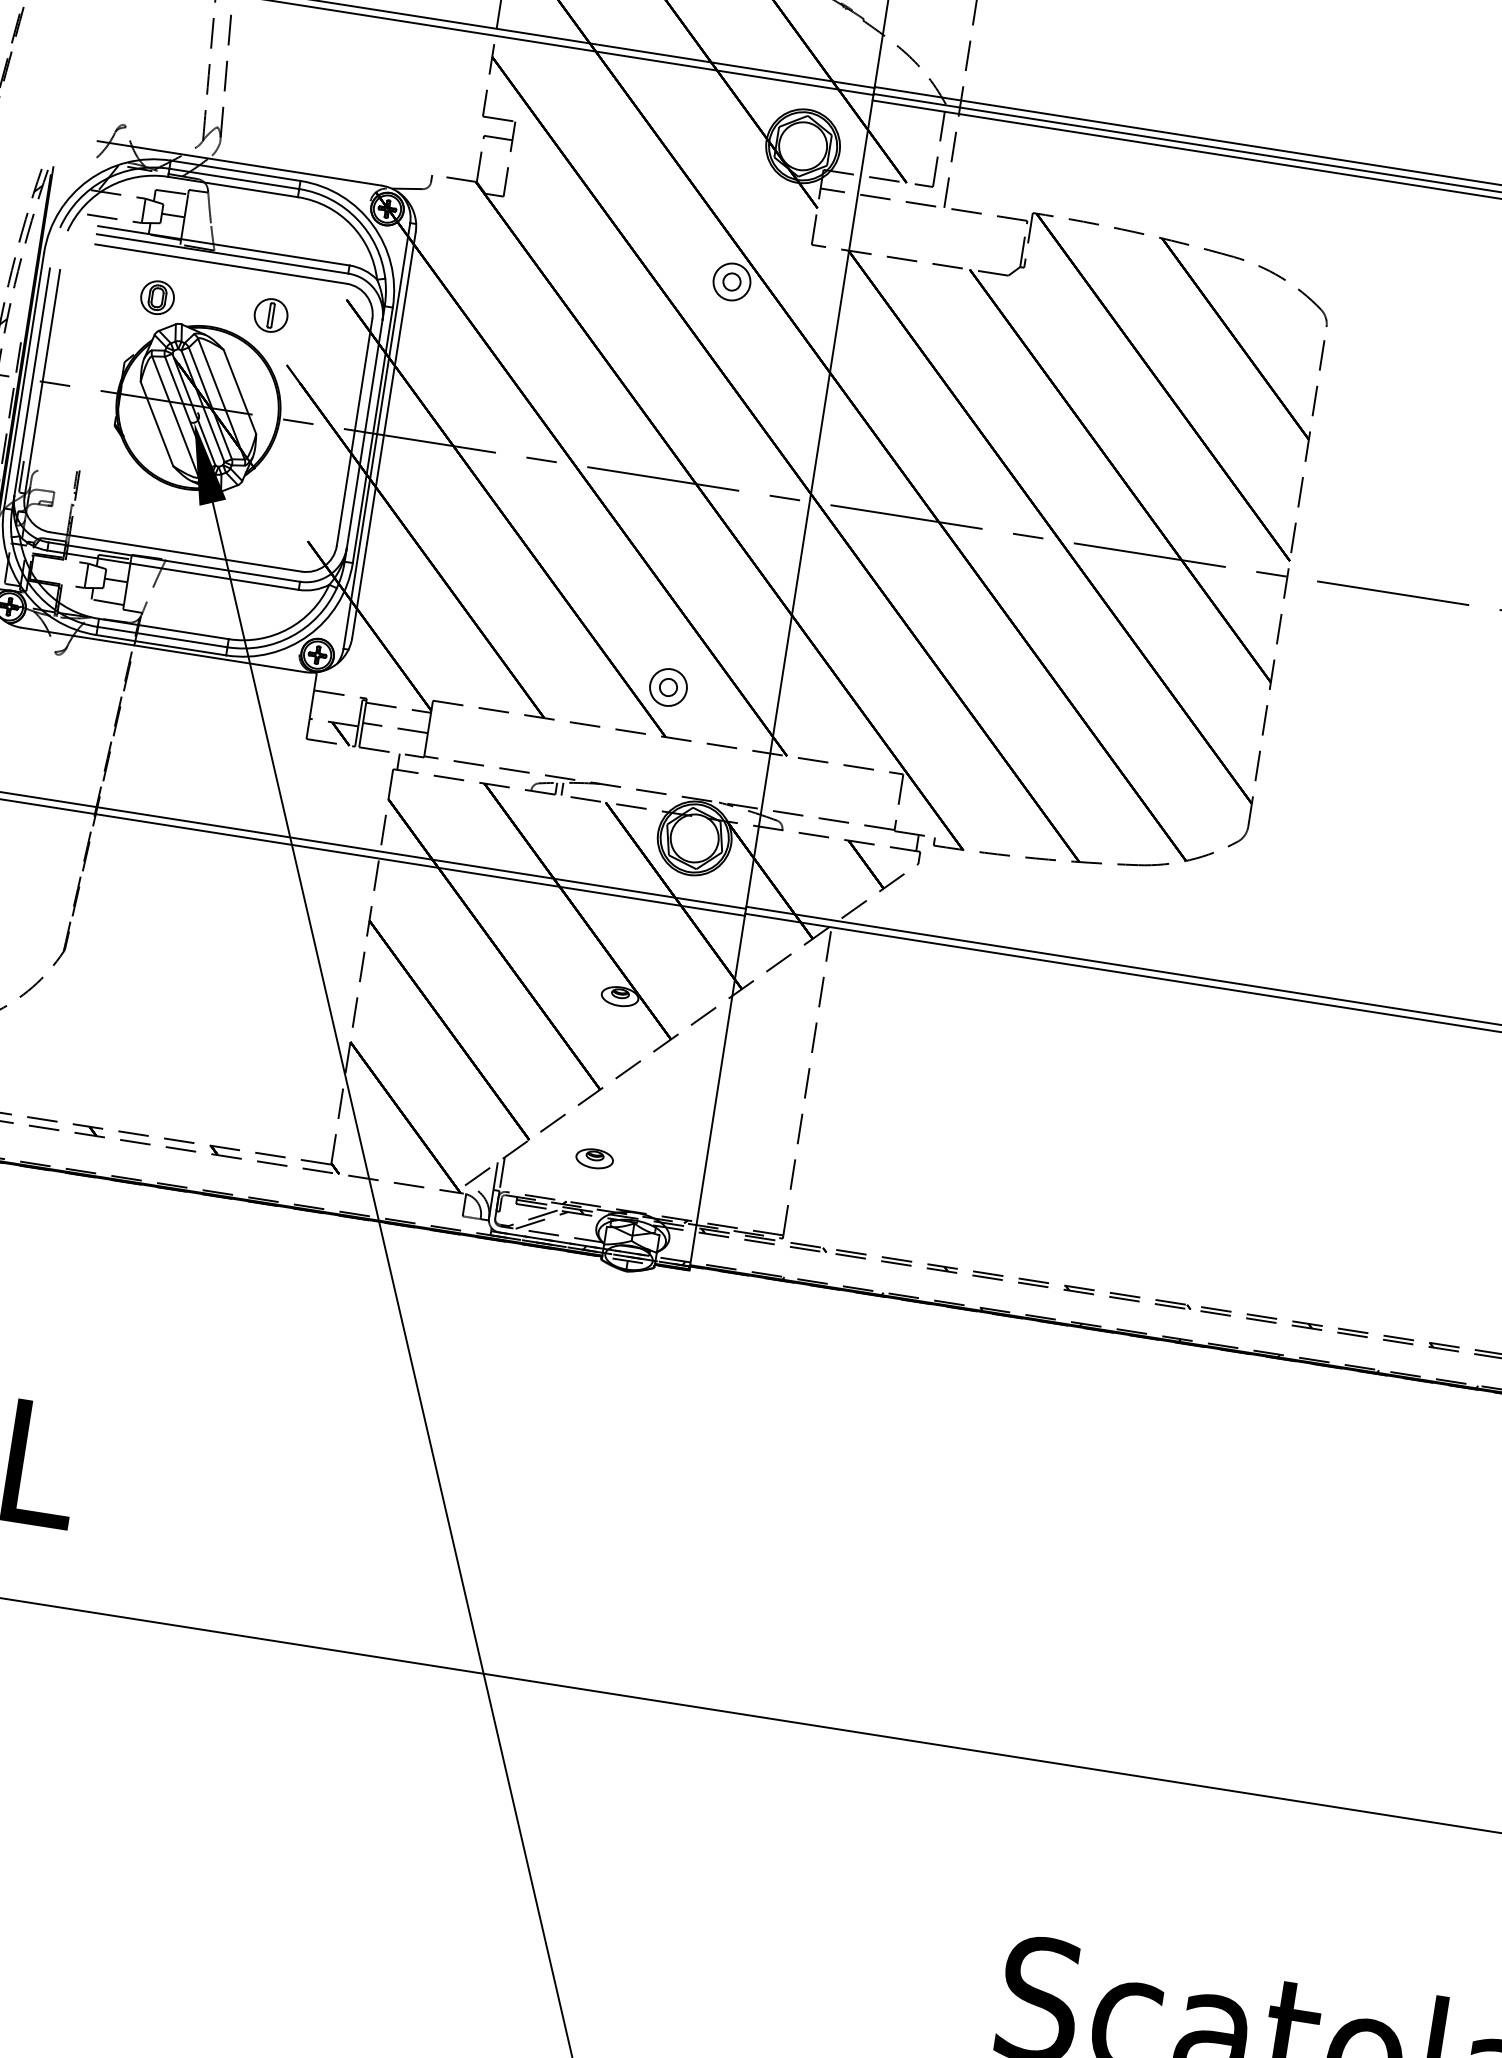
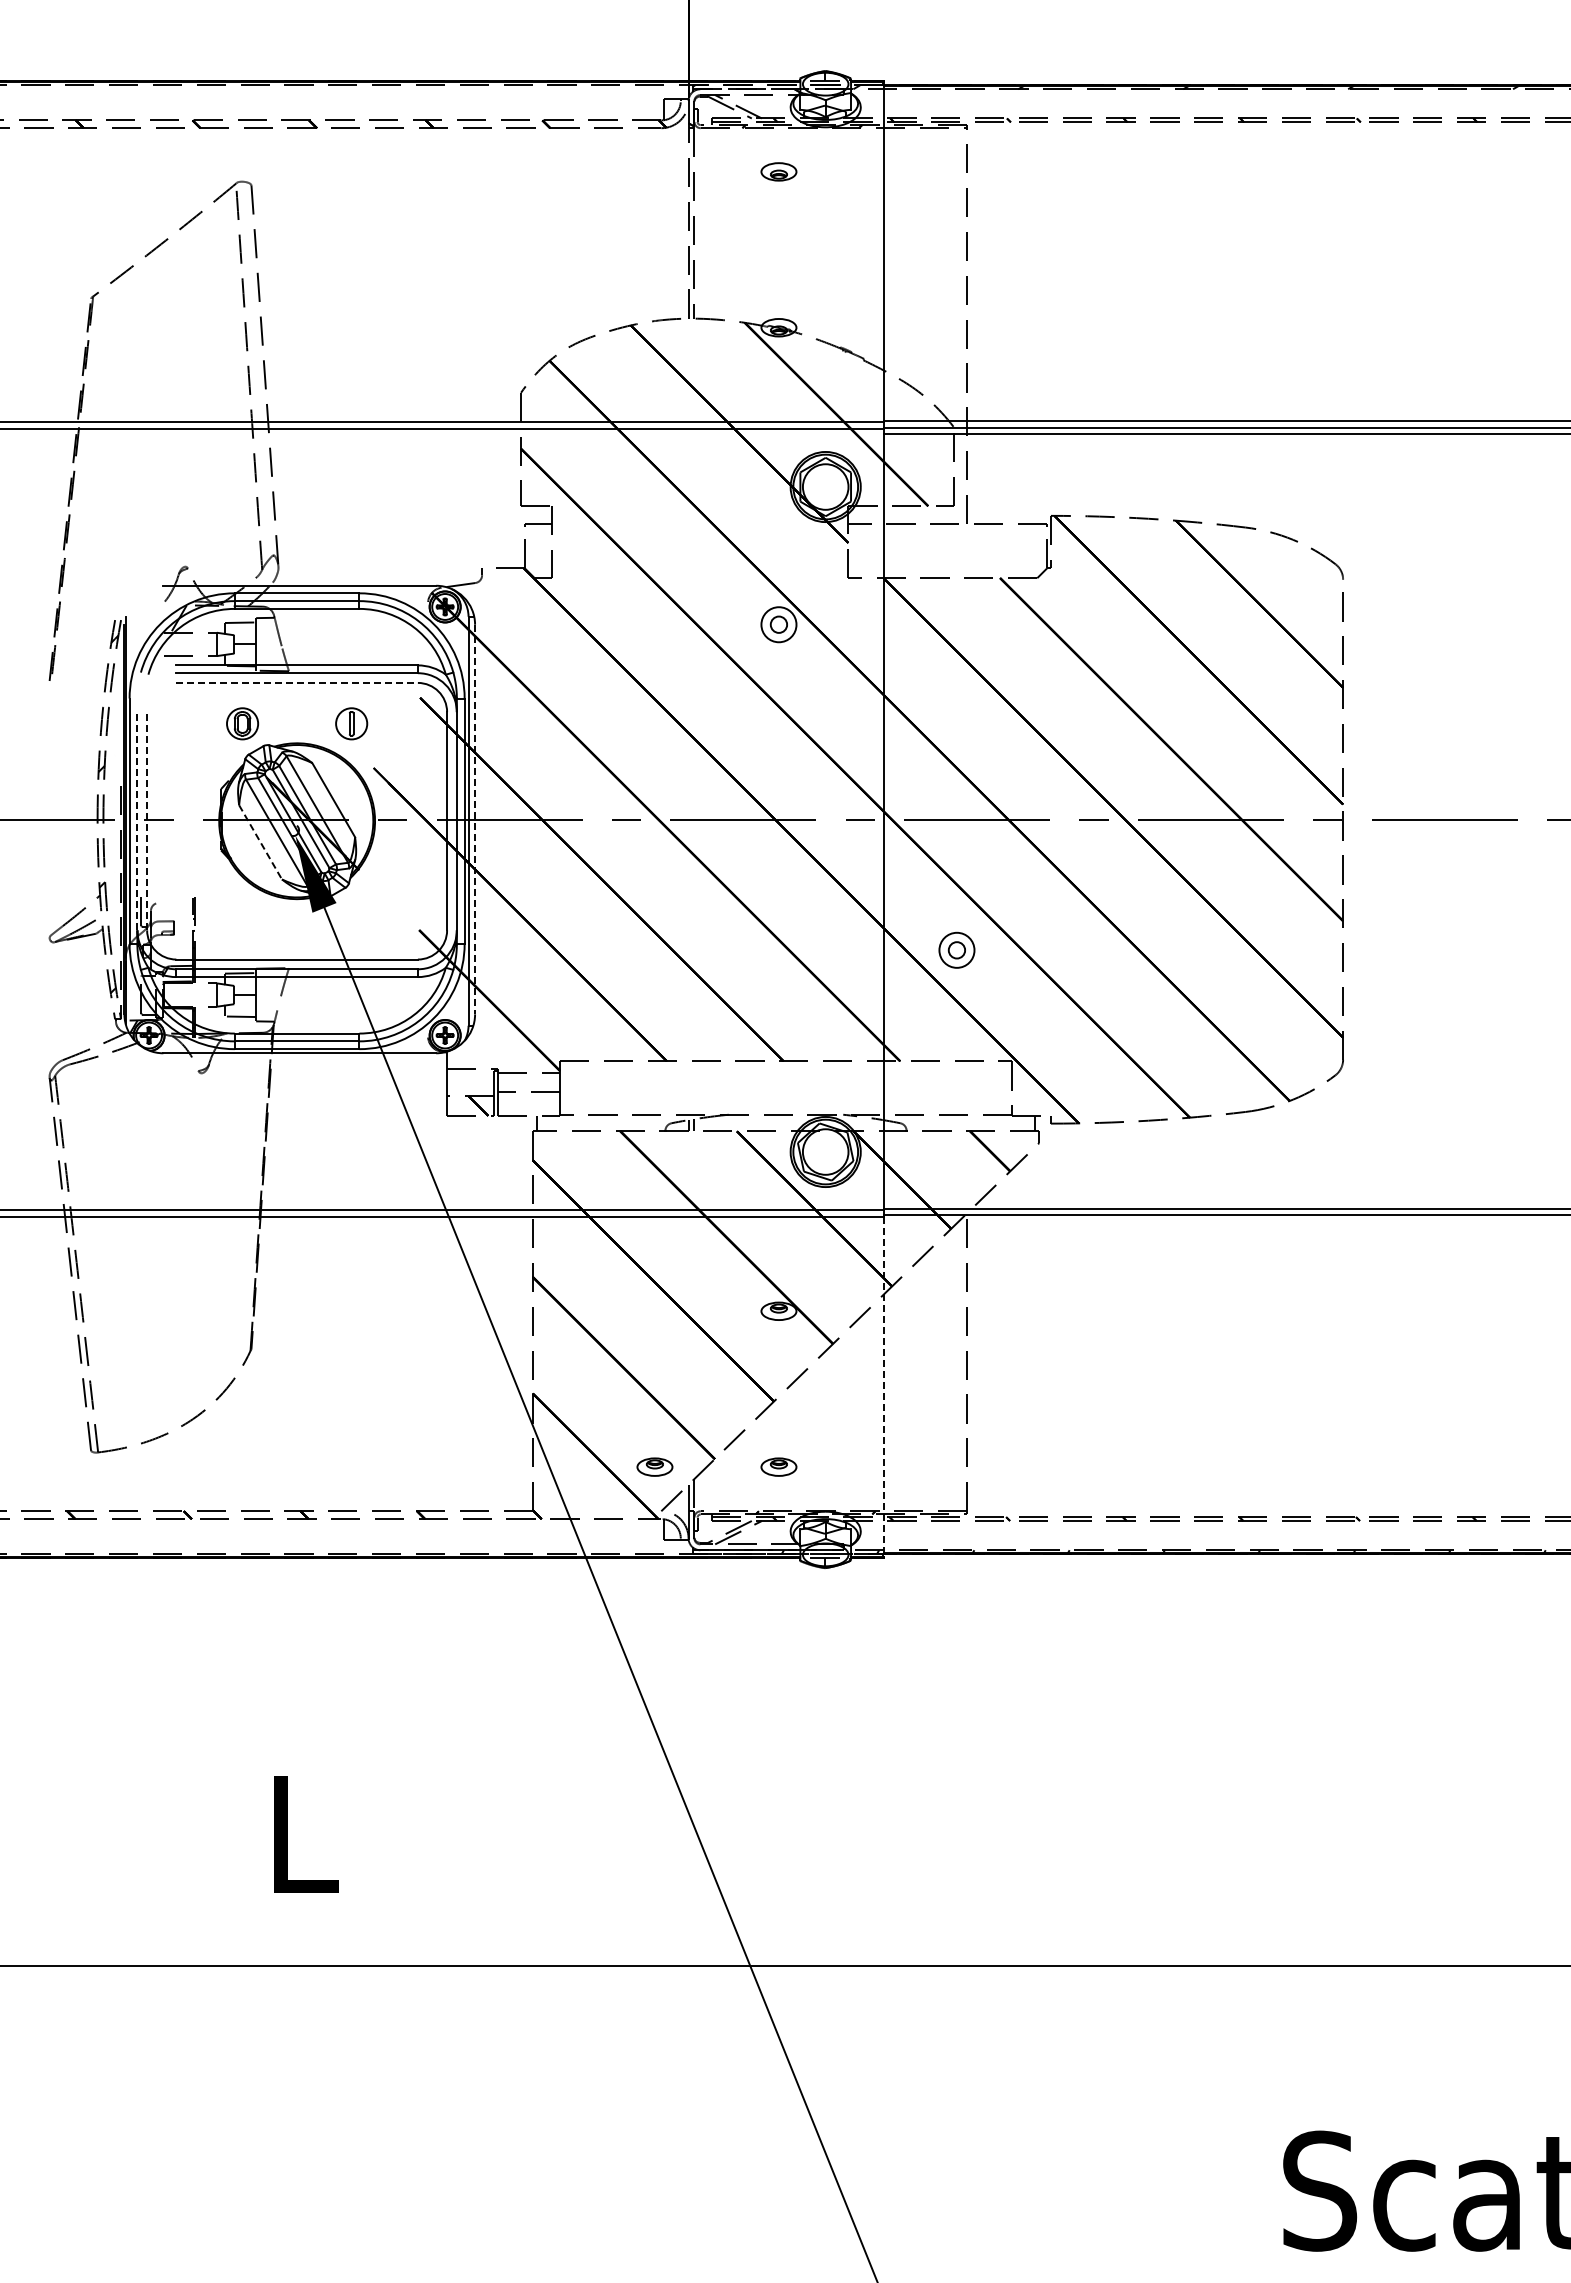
line: (221, 263) -> (297, 682), solid -> dashed
line: (32, 381) -> (137, 820), solid -> dashed
line: (42, 382) -> (147, 820), solid -> dashed
line: (156, 424) -> (260, 842), solid -> dashed
line: (384, 435) -> (475, 819), solid -> dashed
part: (668, 686) -> (956, 949), moved
line: (717, 1093) -> (884, 1387), solid -> dashed
part: (465, 1137) -> (654, 1466), added

